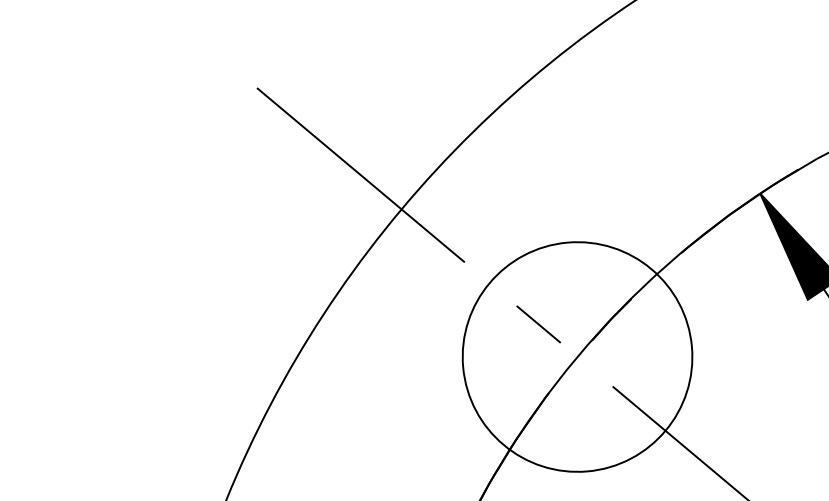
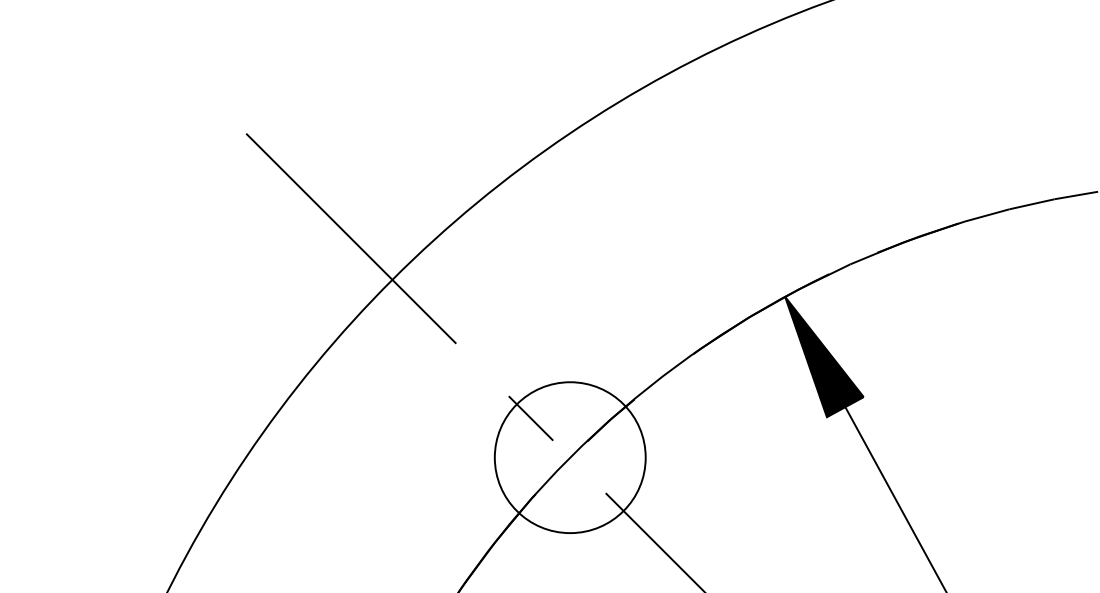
circle: (577, 356) -> (570, 457), size x0.6

